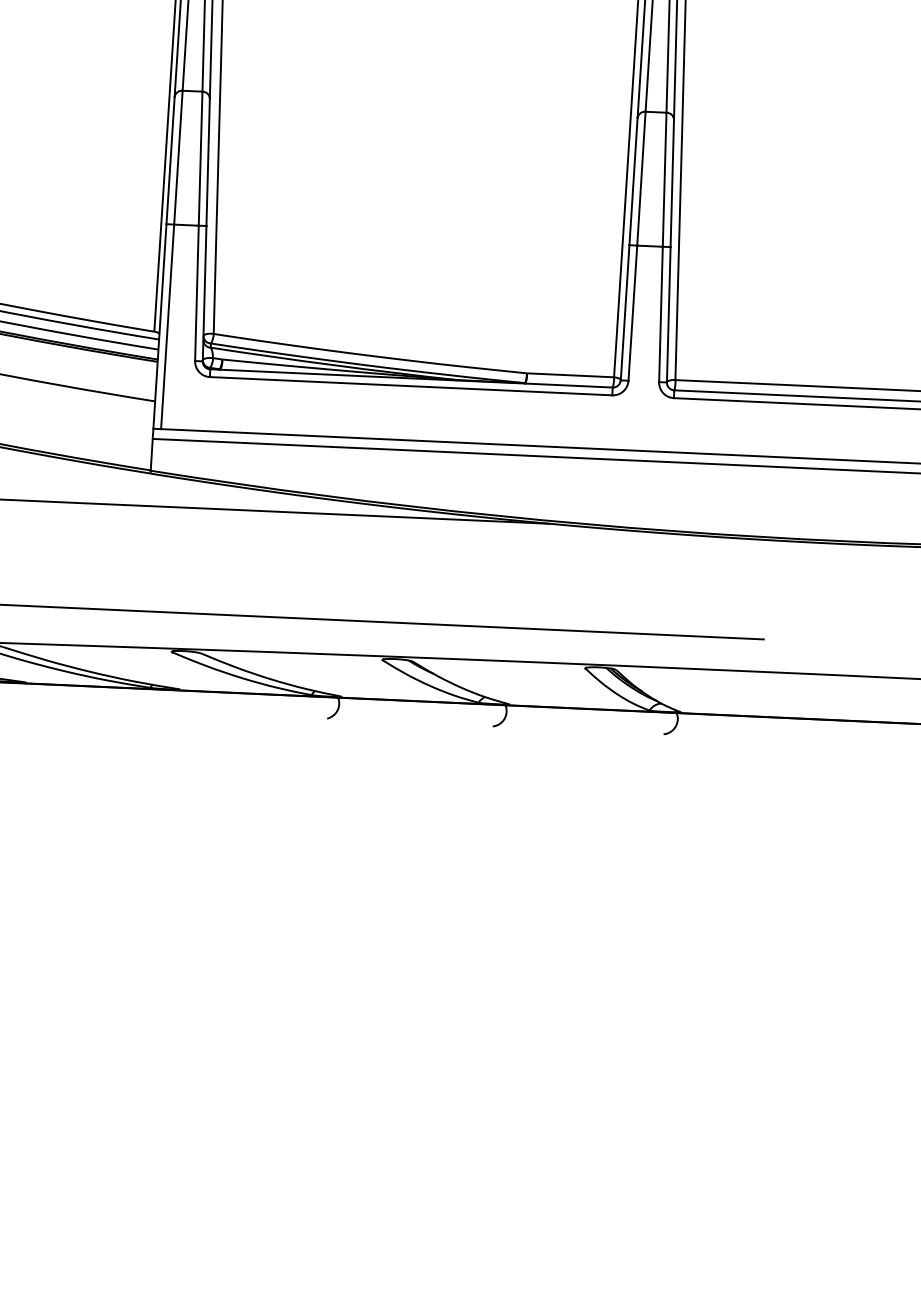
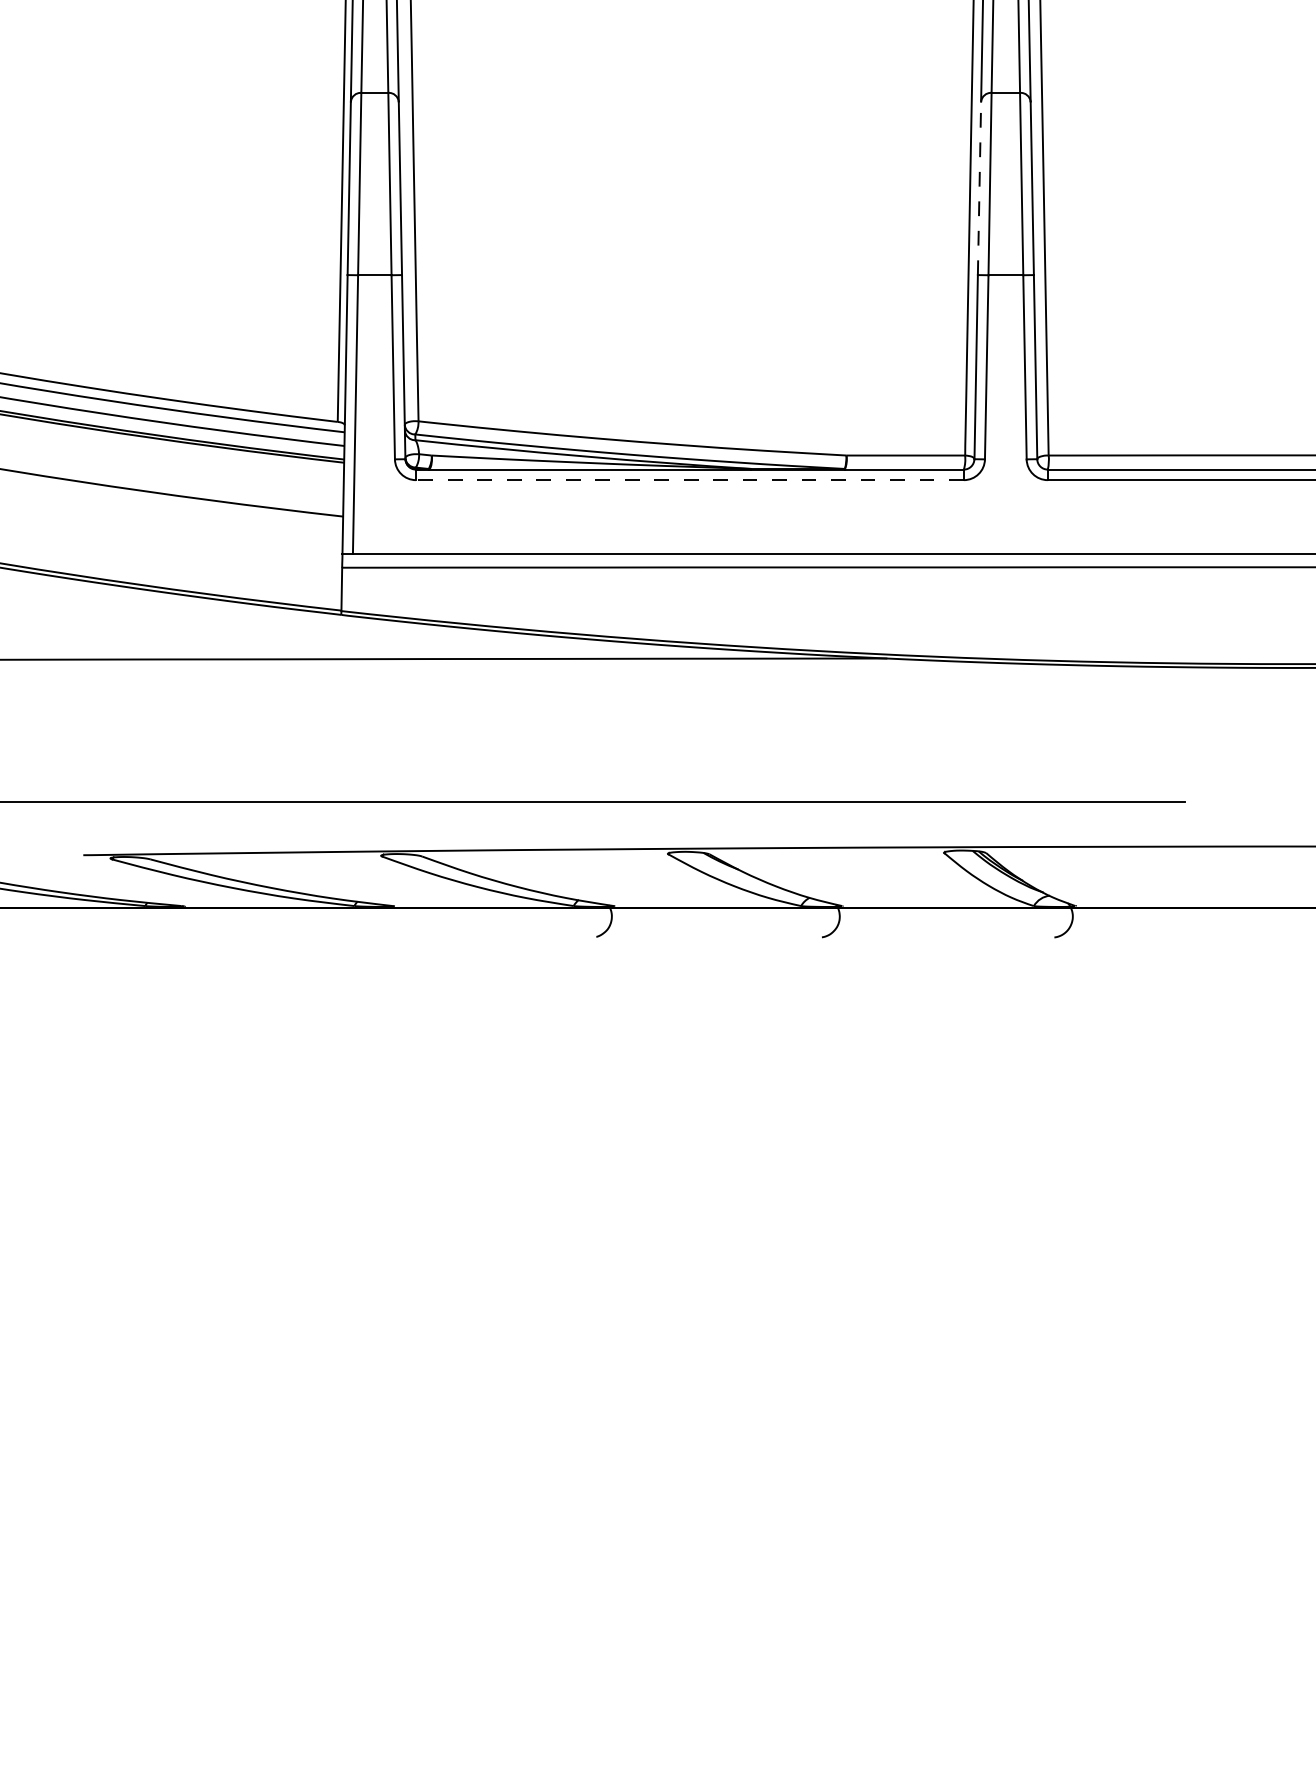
line: (633, 181) -> (979, 188), solid -> dashed
line: (410, 386) -> (689, 480), solid -> dashed

